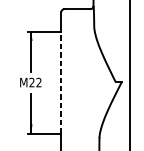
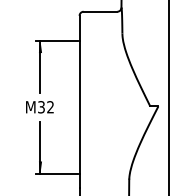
text: (32, 82) -> (41, 107), M22 -> M32
line: (61, 82) -> (79, 106), dashed -> solid

